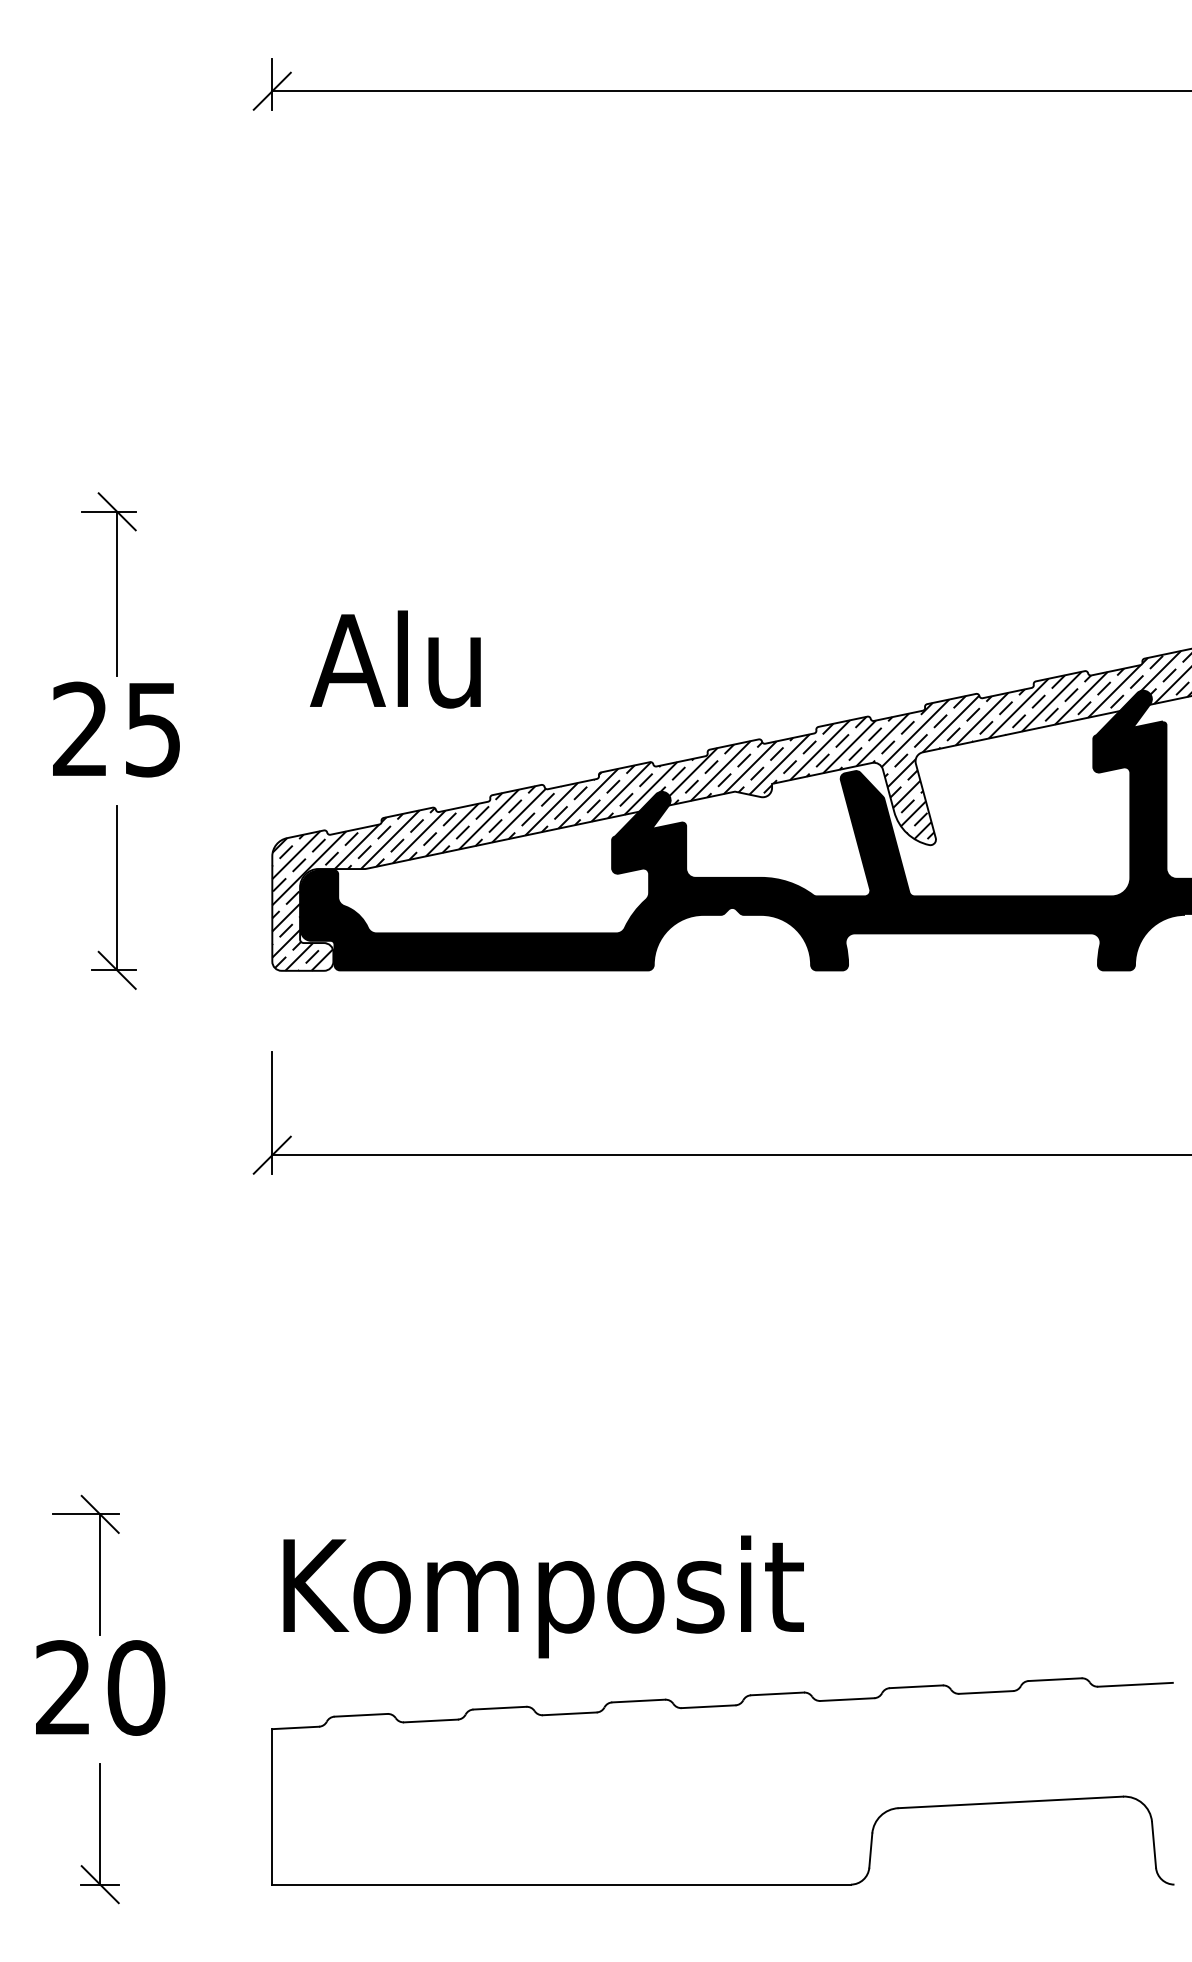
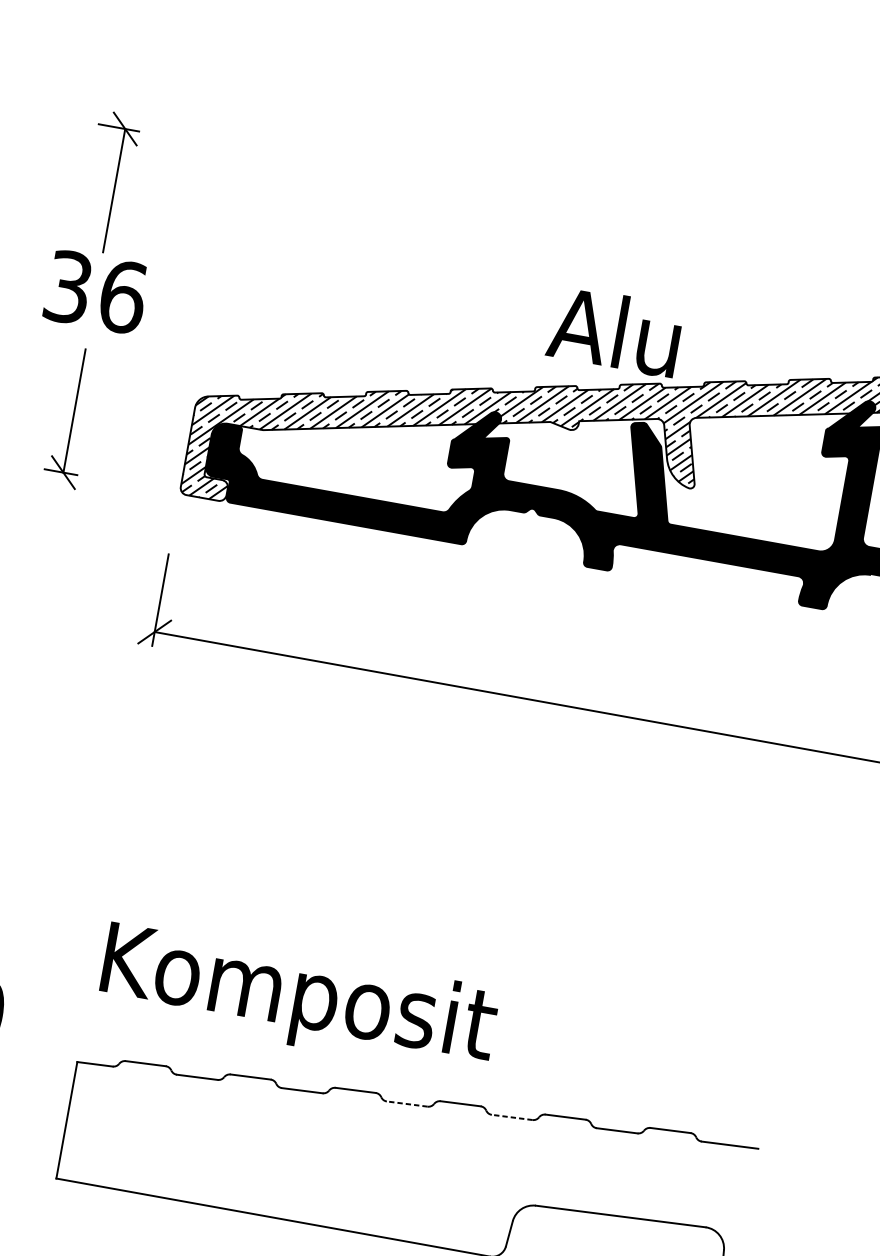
text: (395, 659) -> (615, 331), moved
text: (117, 729) -> (96, 292), 25 -> 36
line: (847, 1699) -> (512, 1117), solid -> dashed
line: (708, 1706) -> (407, 1103), solid -> dashed

